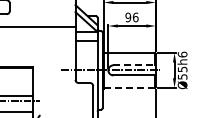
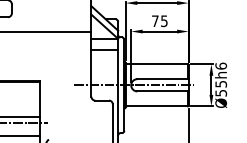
text: (131, 17) -> (159, 21), 96 -> 75
line: (135, 65) -> (164, 79), dashed -> solid
line: (129, 87) -> (156, 106), dashed -> solid

